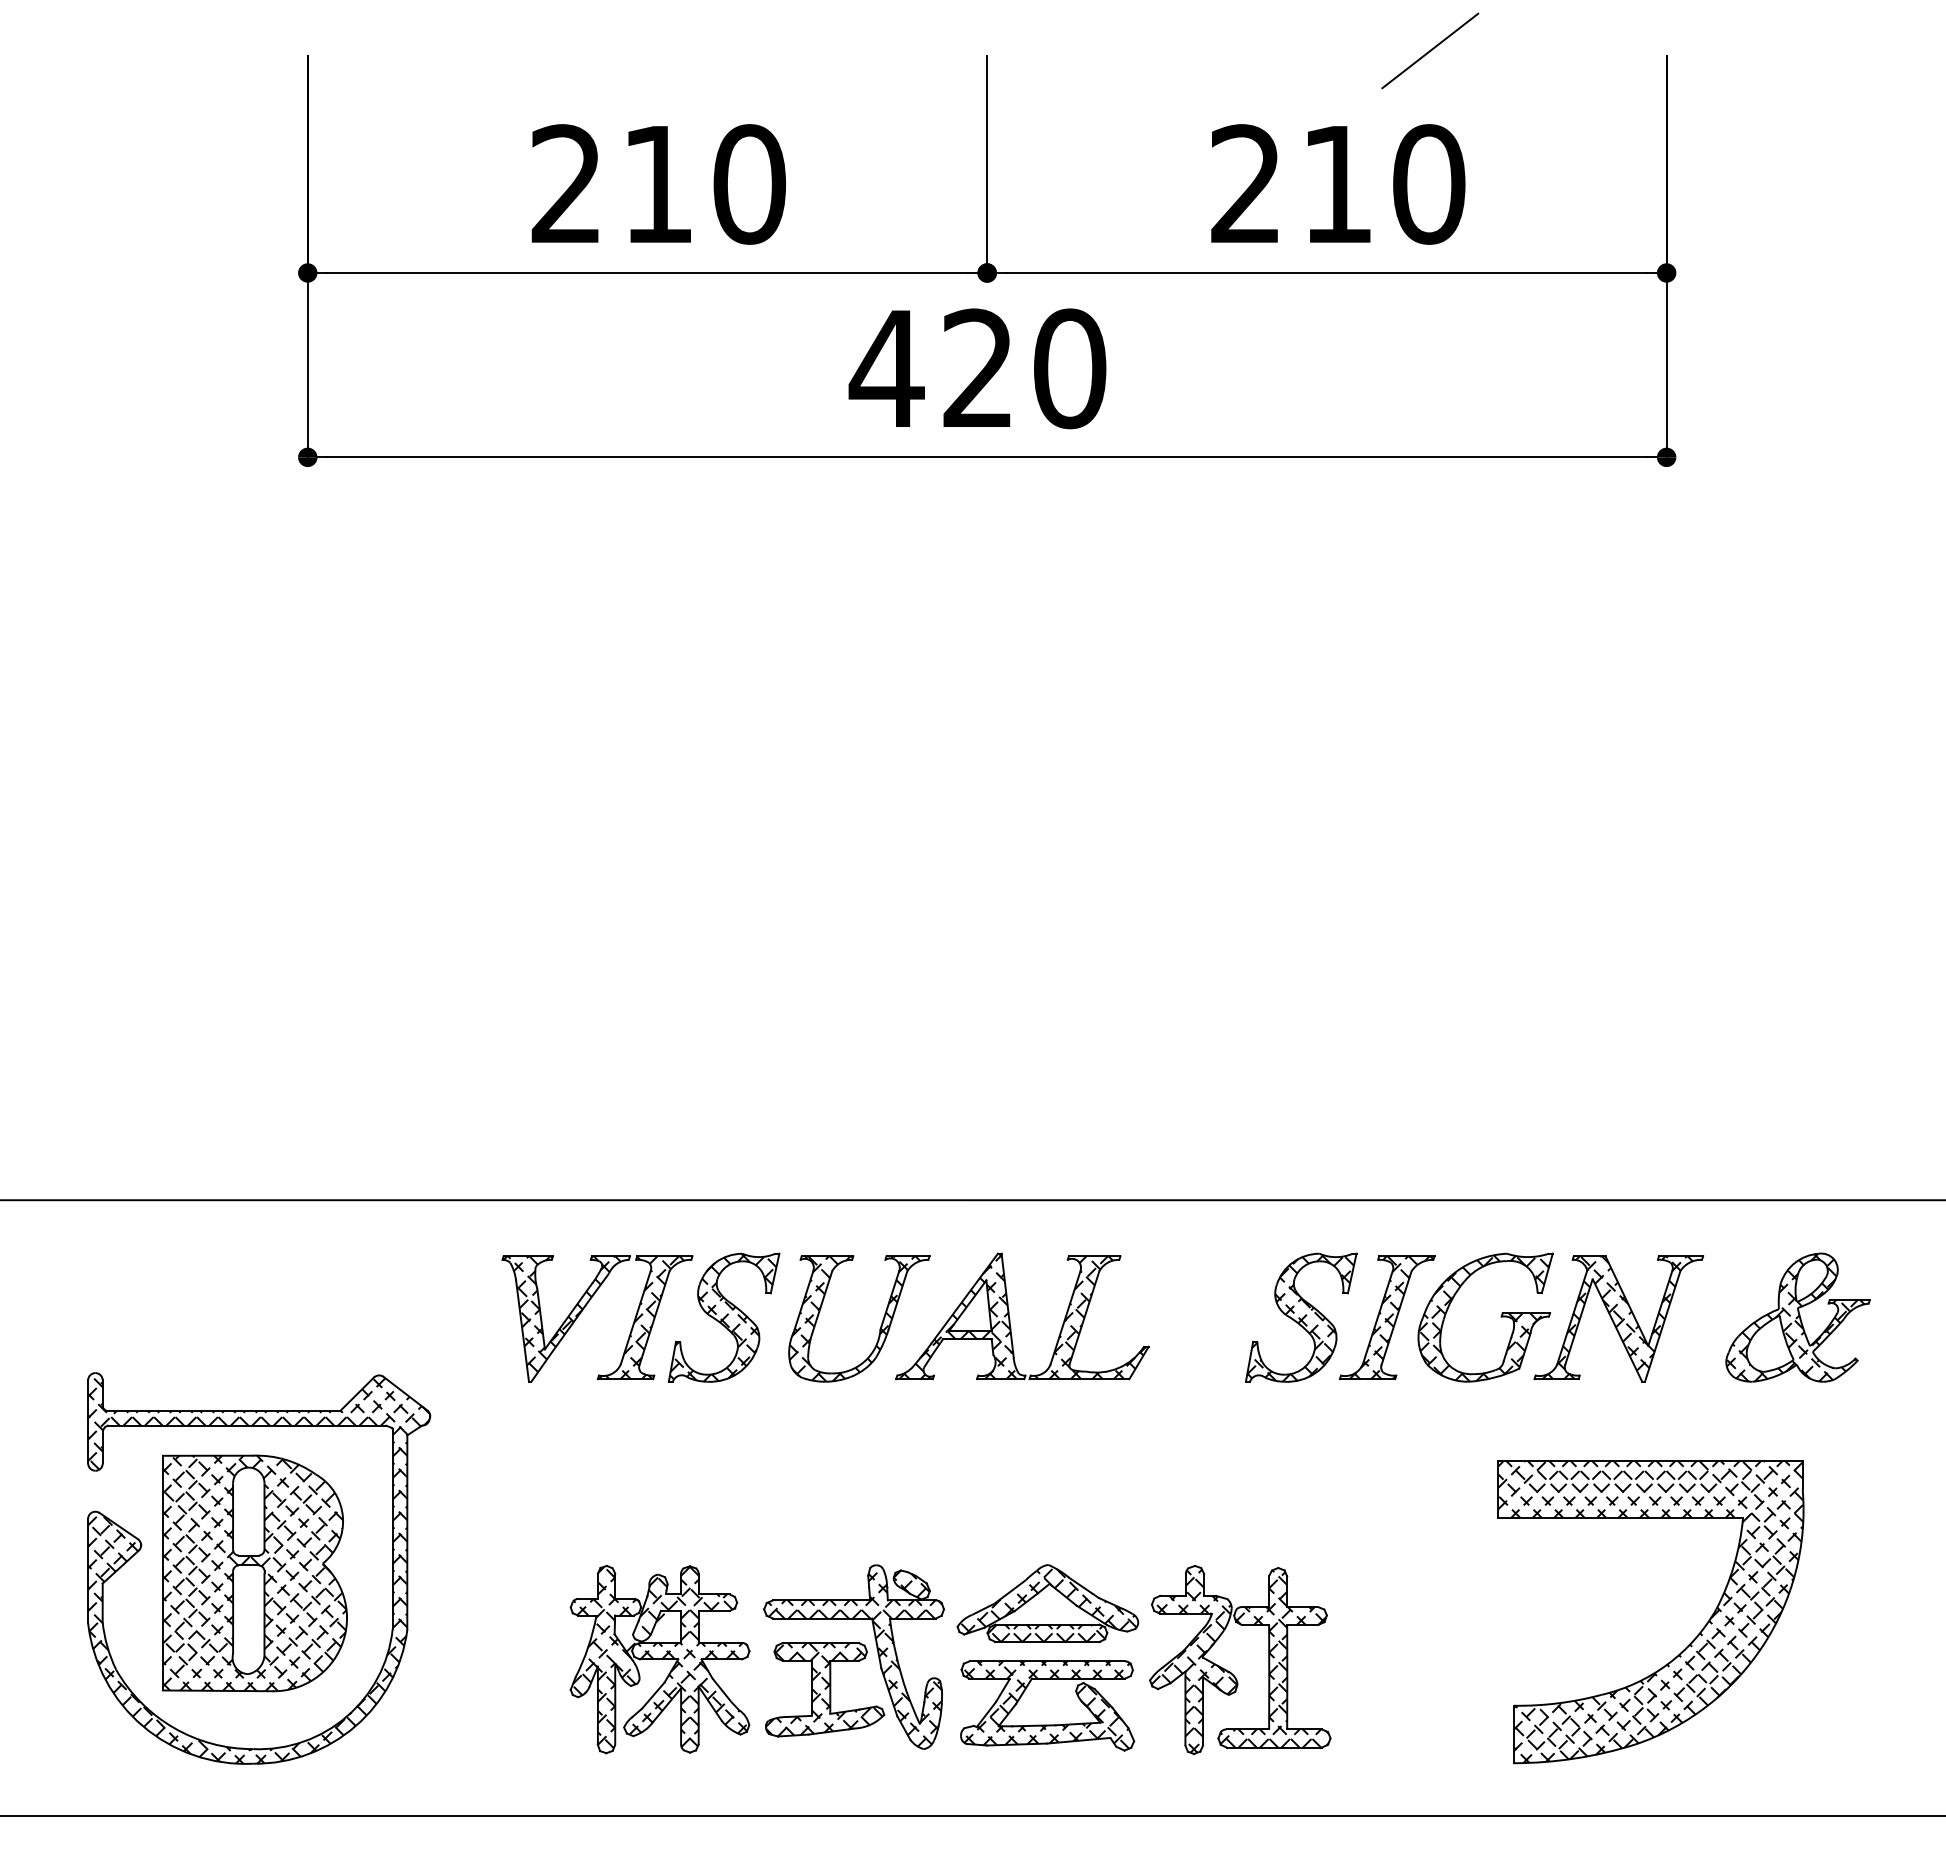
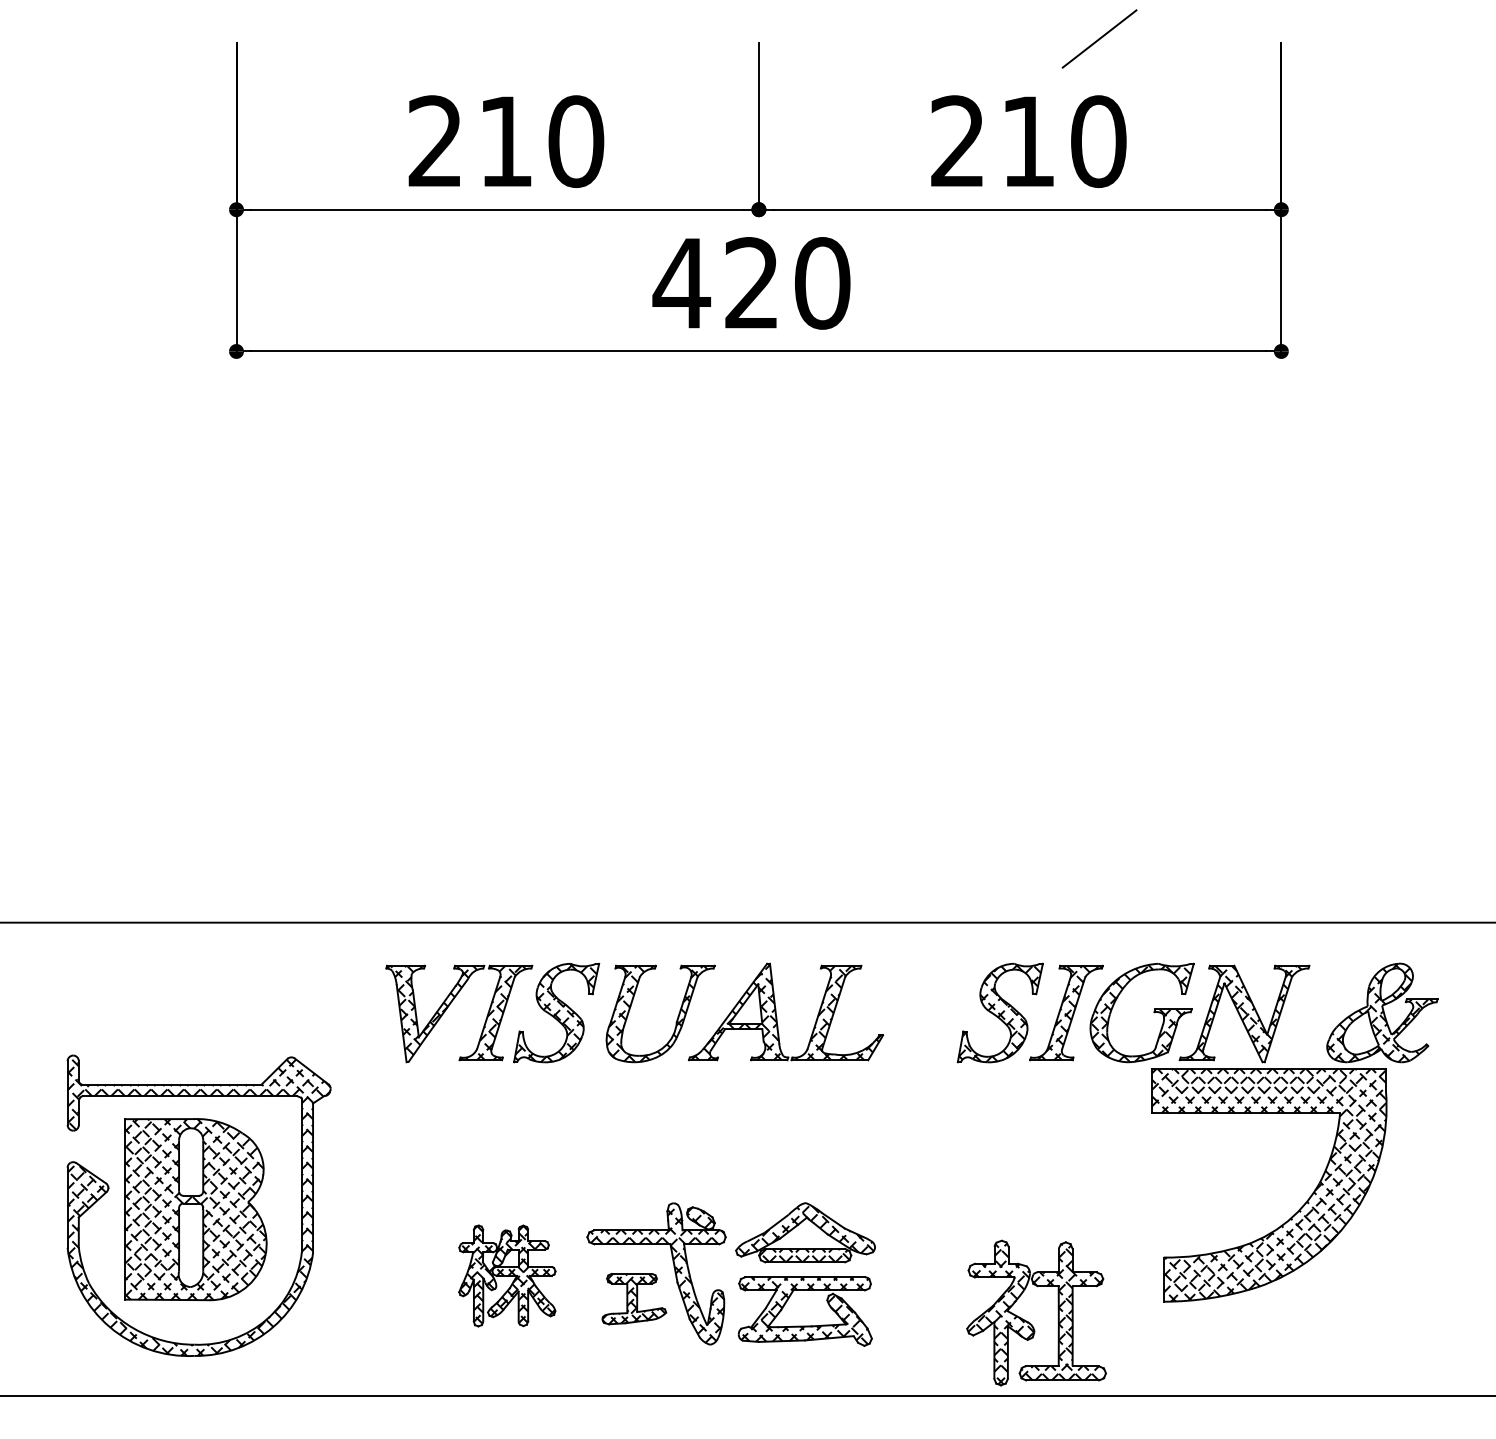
part: (1685, 1647) -> (1295, 1212), moved
part: (659, 1659) -> (506, 1275), size x0.7
part: (1230, 1671) -> (1029, 1321), moved
part: (825, 1689) -> (634, 1298), size x0.7

